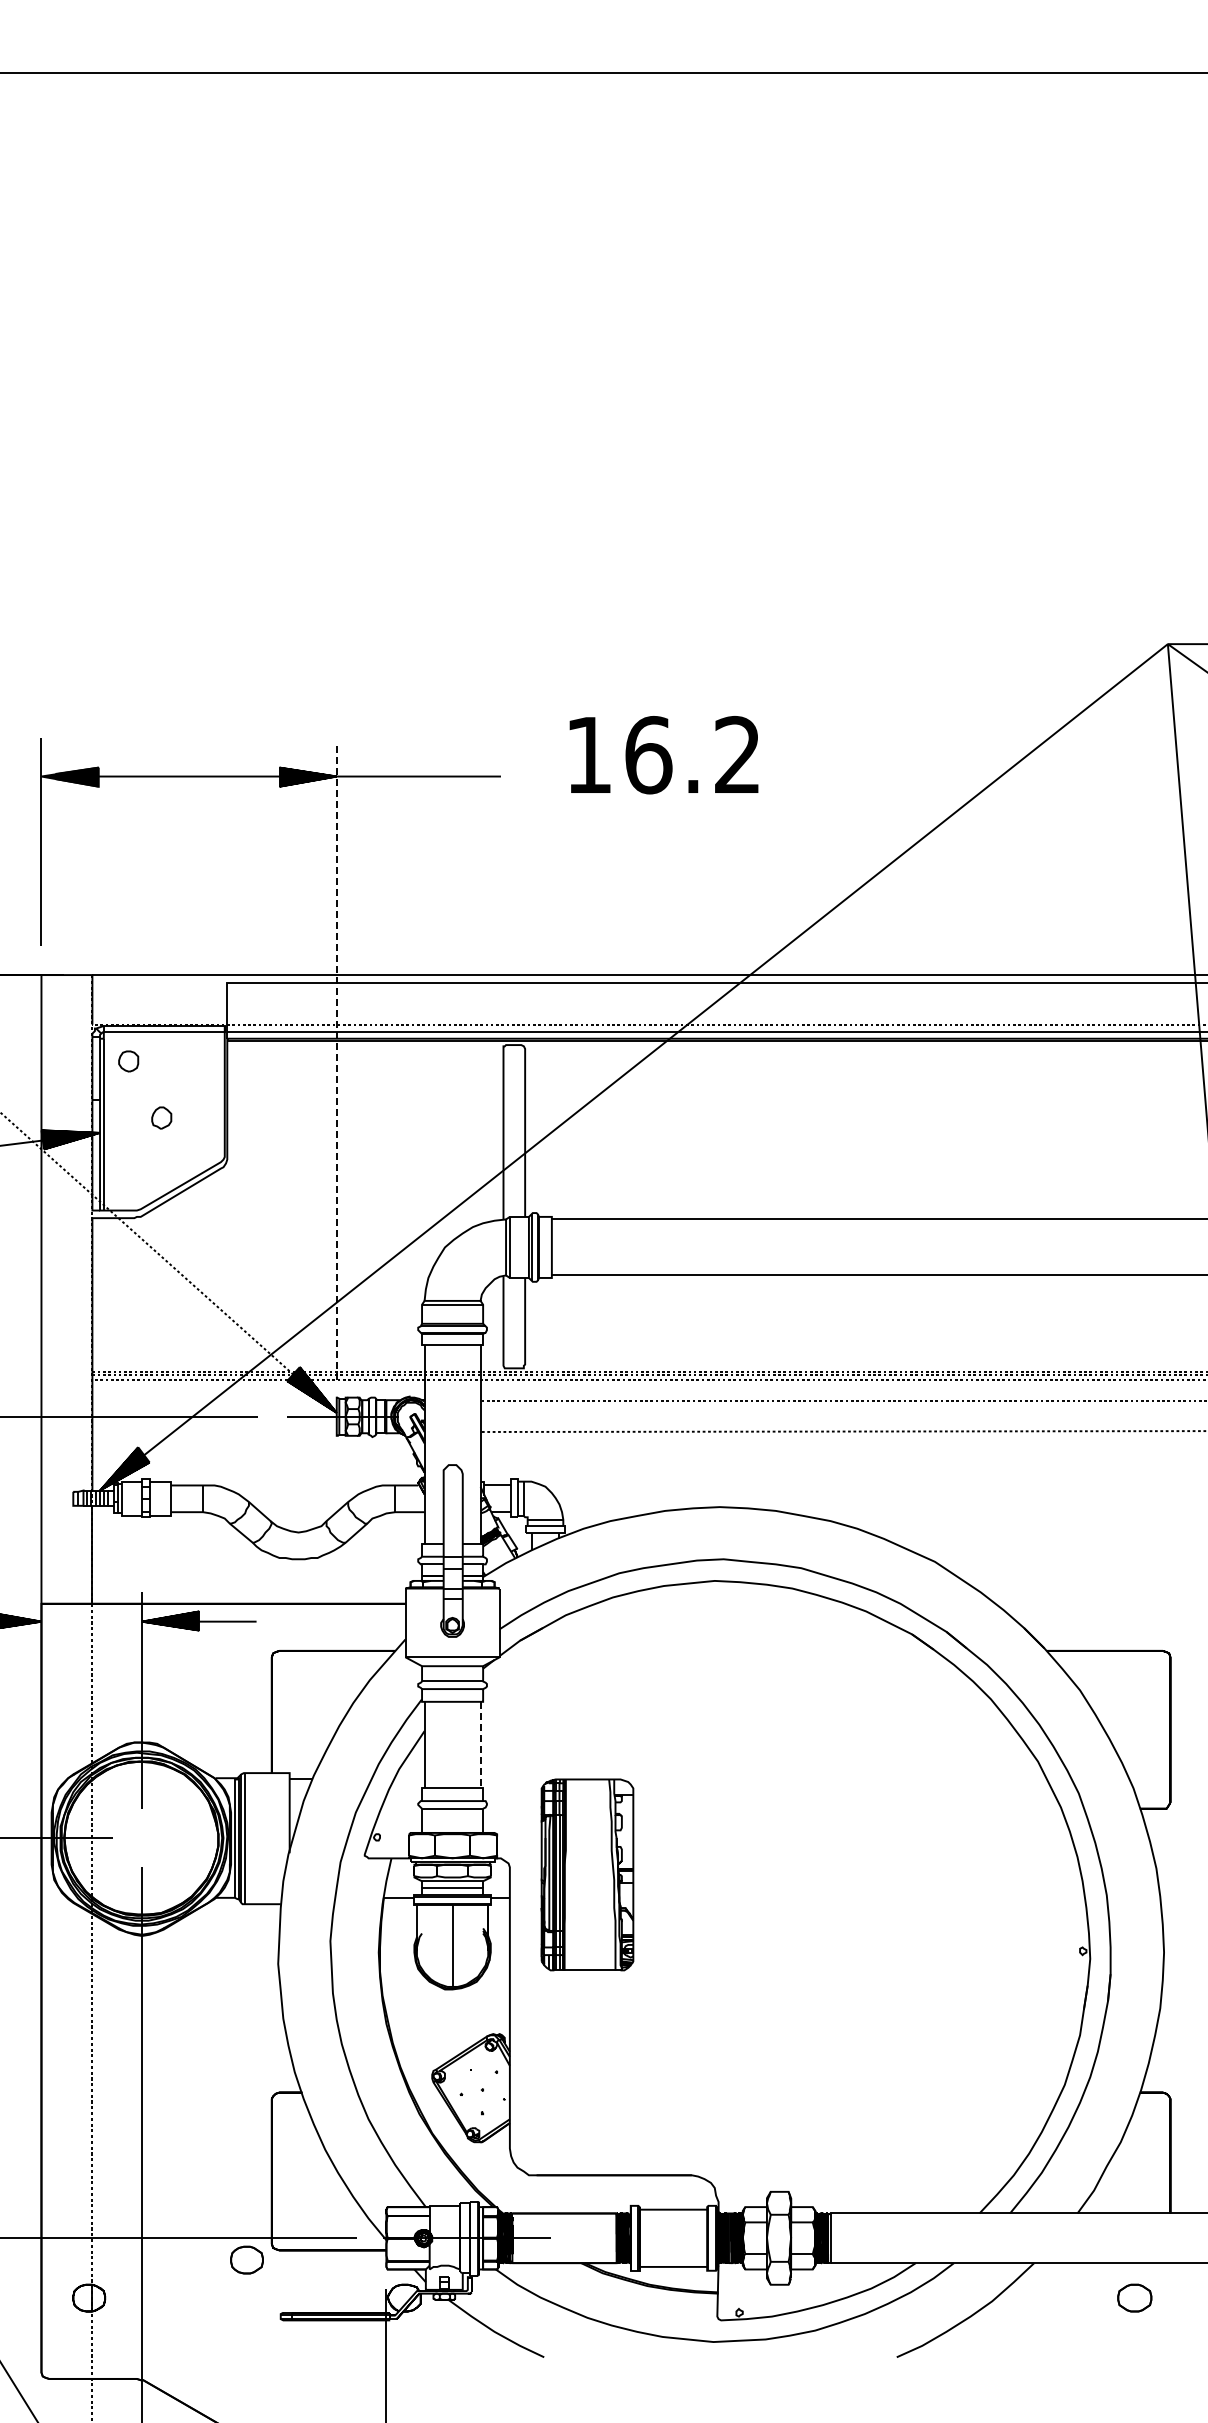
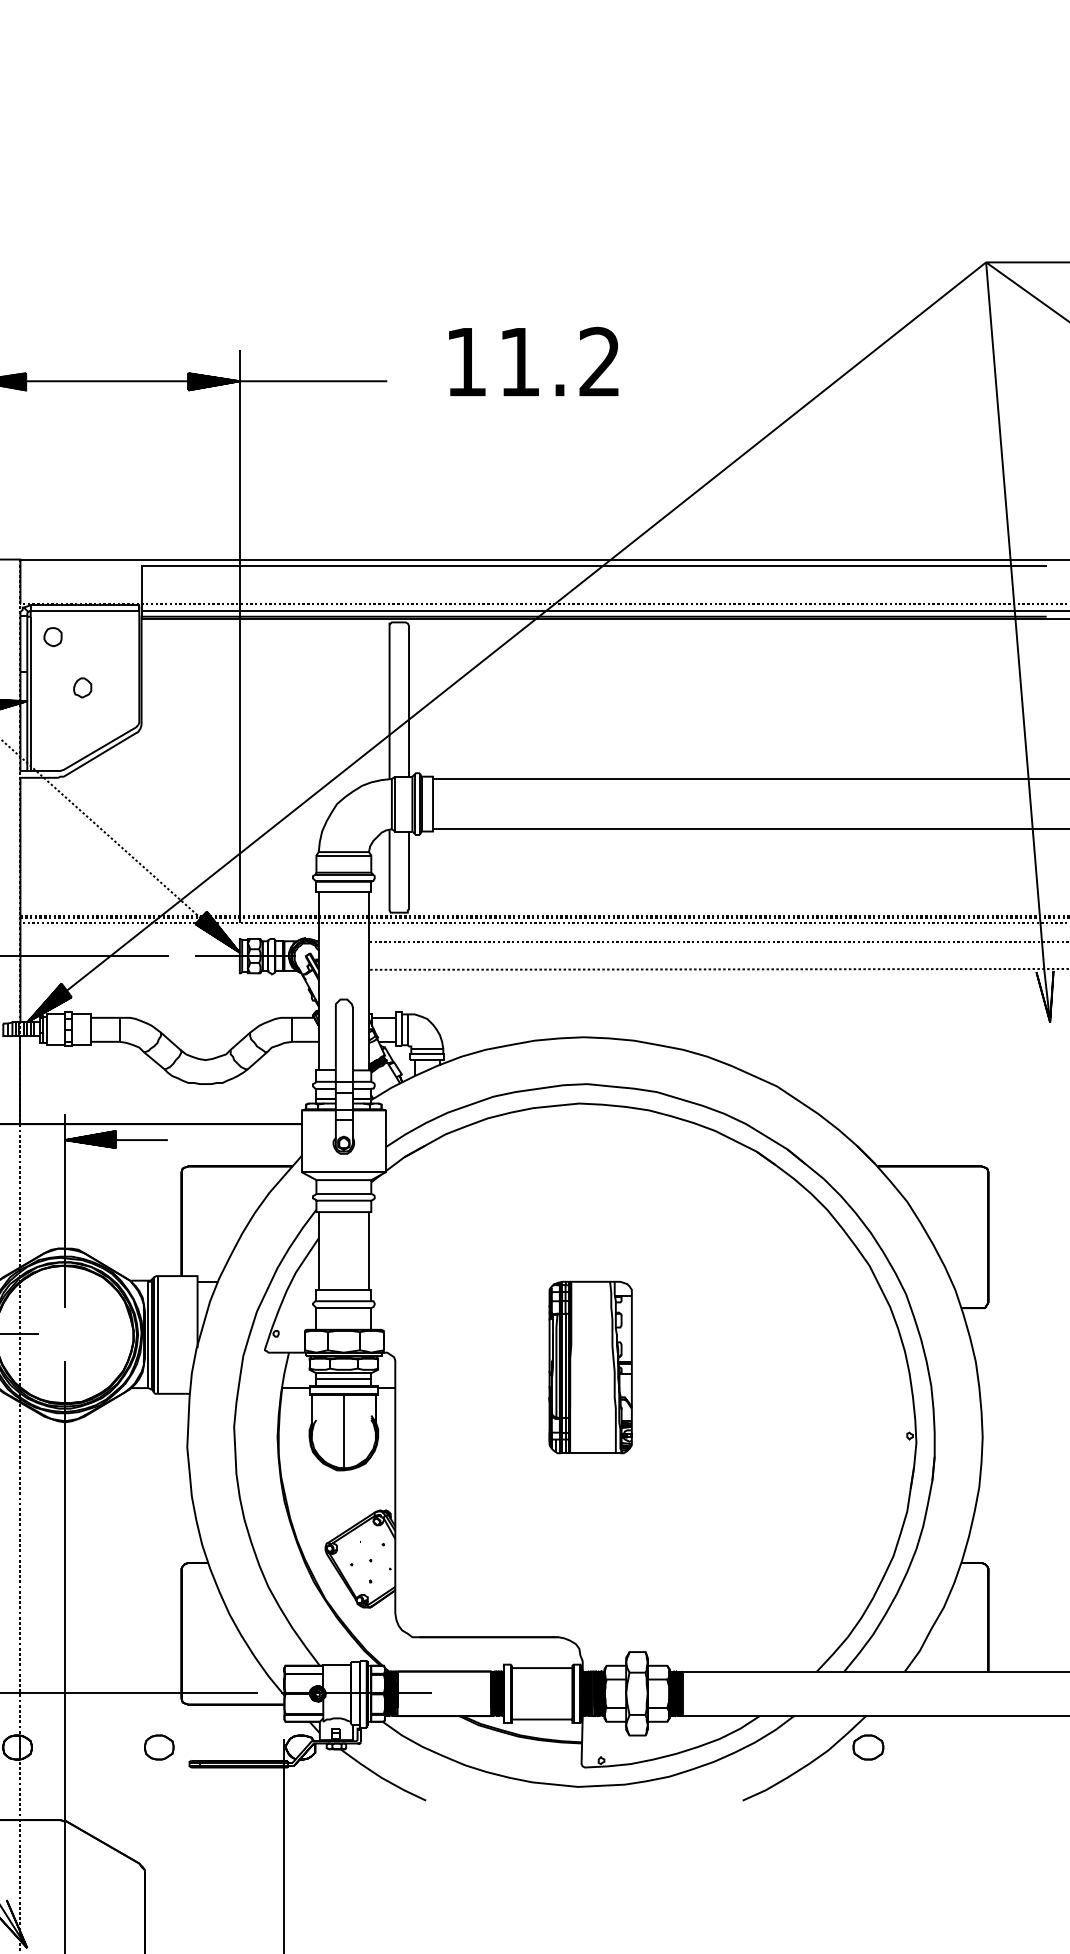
text: (648, 755) -> (519, 362), 16.2 -> 11.2
line: (336, 1060) -> (239, 636), dashed -> solid
line: (480, 1745) -> (368, 1251), dashed -> solid
part: (587, 1874) -> (590, 1367), moved
part: (246, 2259) -> (158, 1746), moved
part: (1134, 2297) -> (868, 1746), moved

